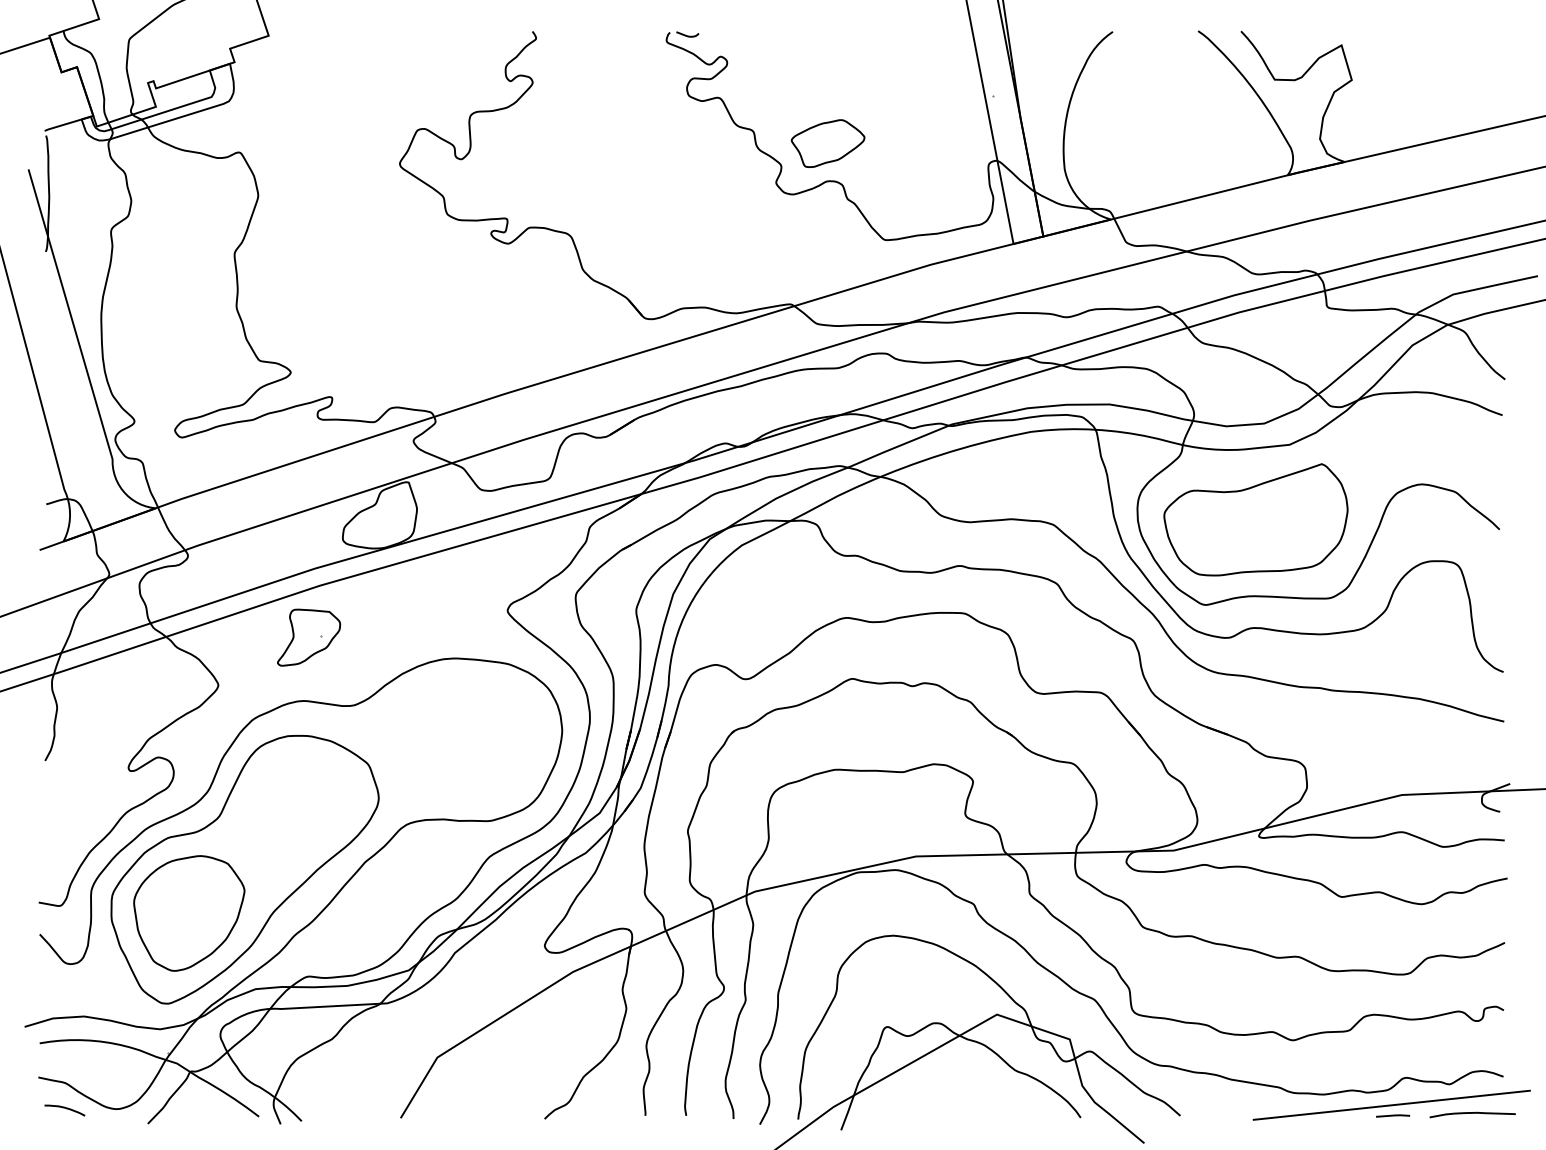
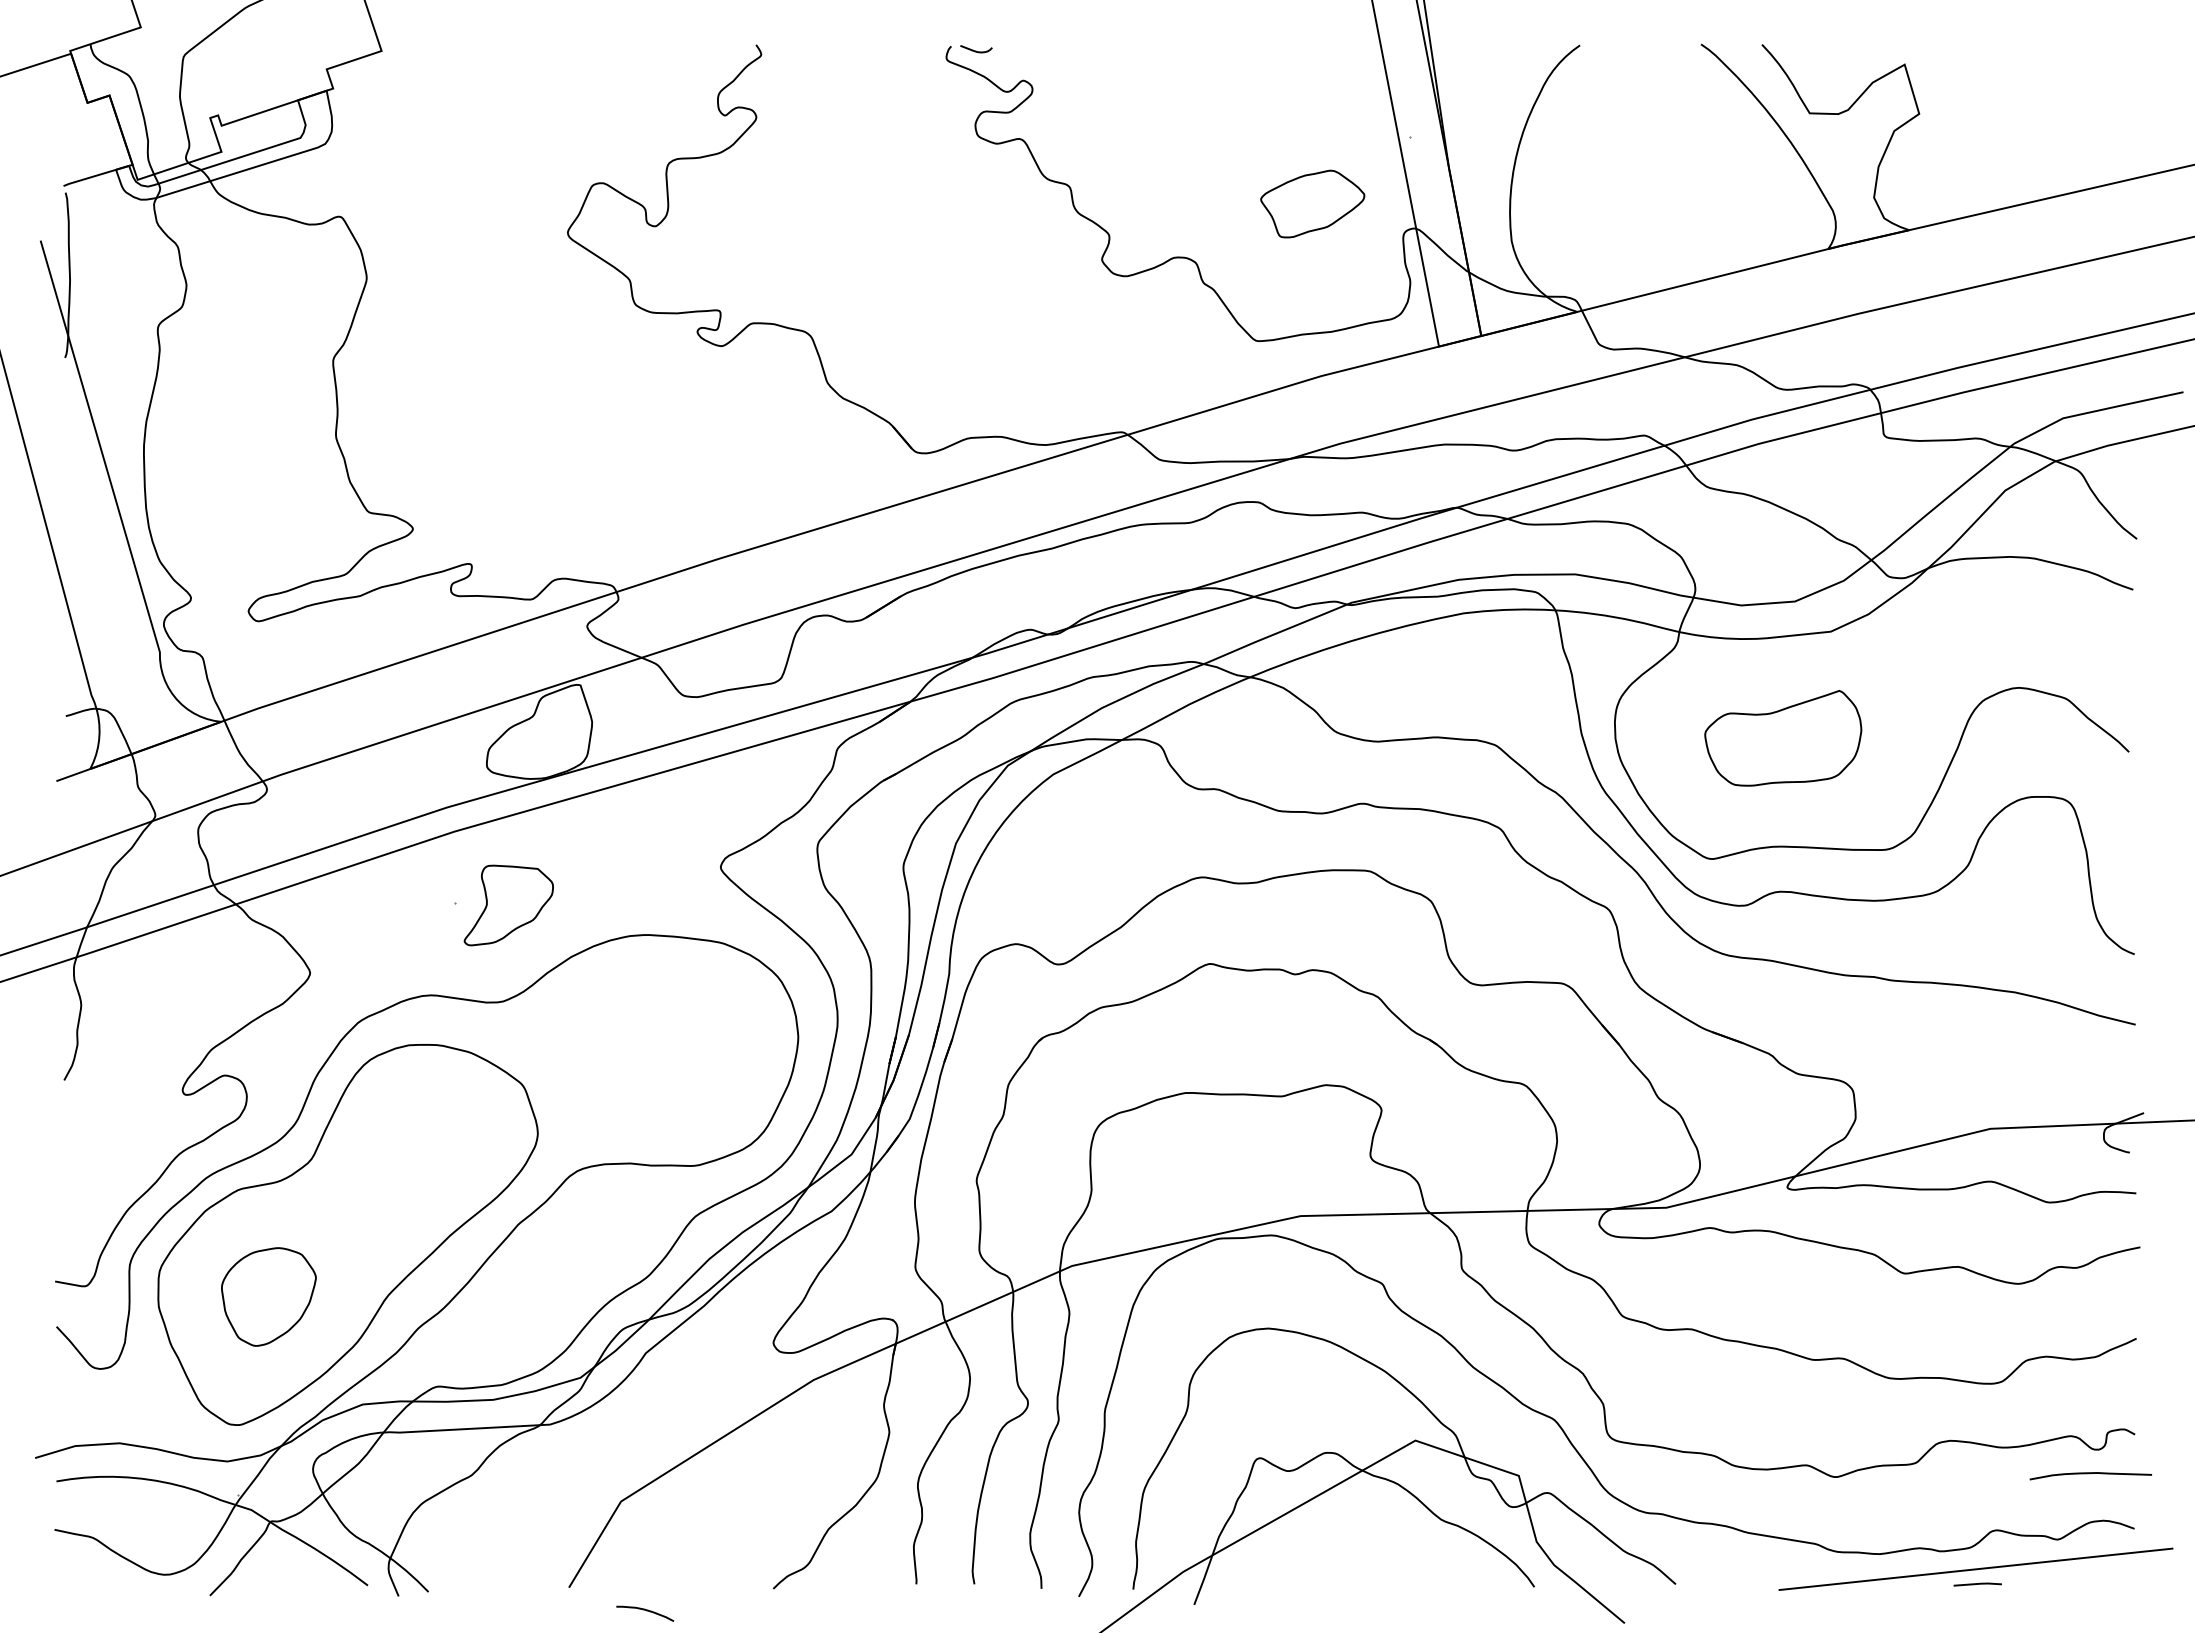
part: (827, 143) -> (1312, 203), moved
part: (1256, 520) -> (1783, 738), size x0.6
part: (308, 637) -> (508, 905), moved
part: (189, 913) -> (268, 1296), size x0.6
curve: (65, 1108) -> (646, 1611), moved
curve: (1471, 1113) -> (2089, 1474), moved

